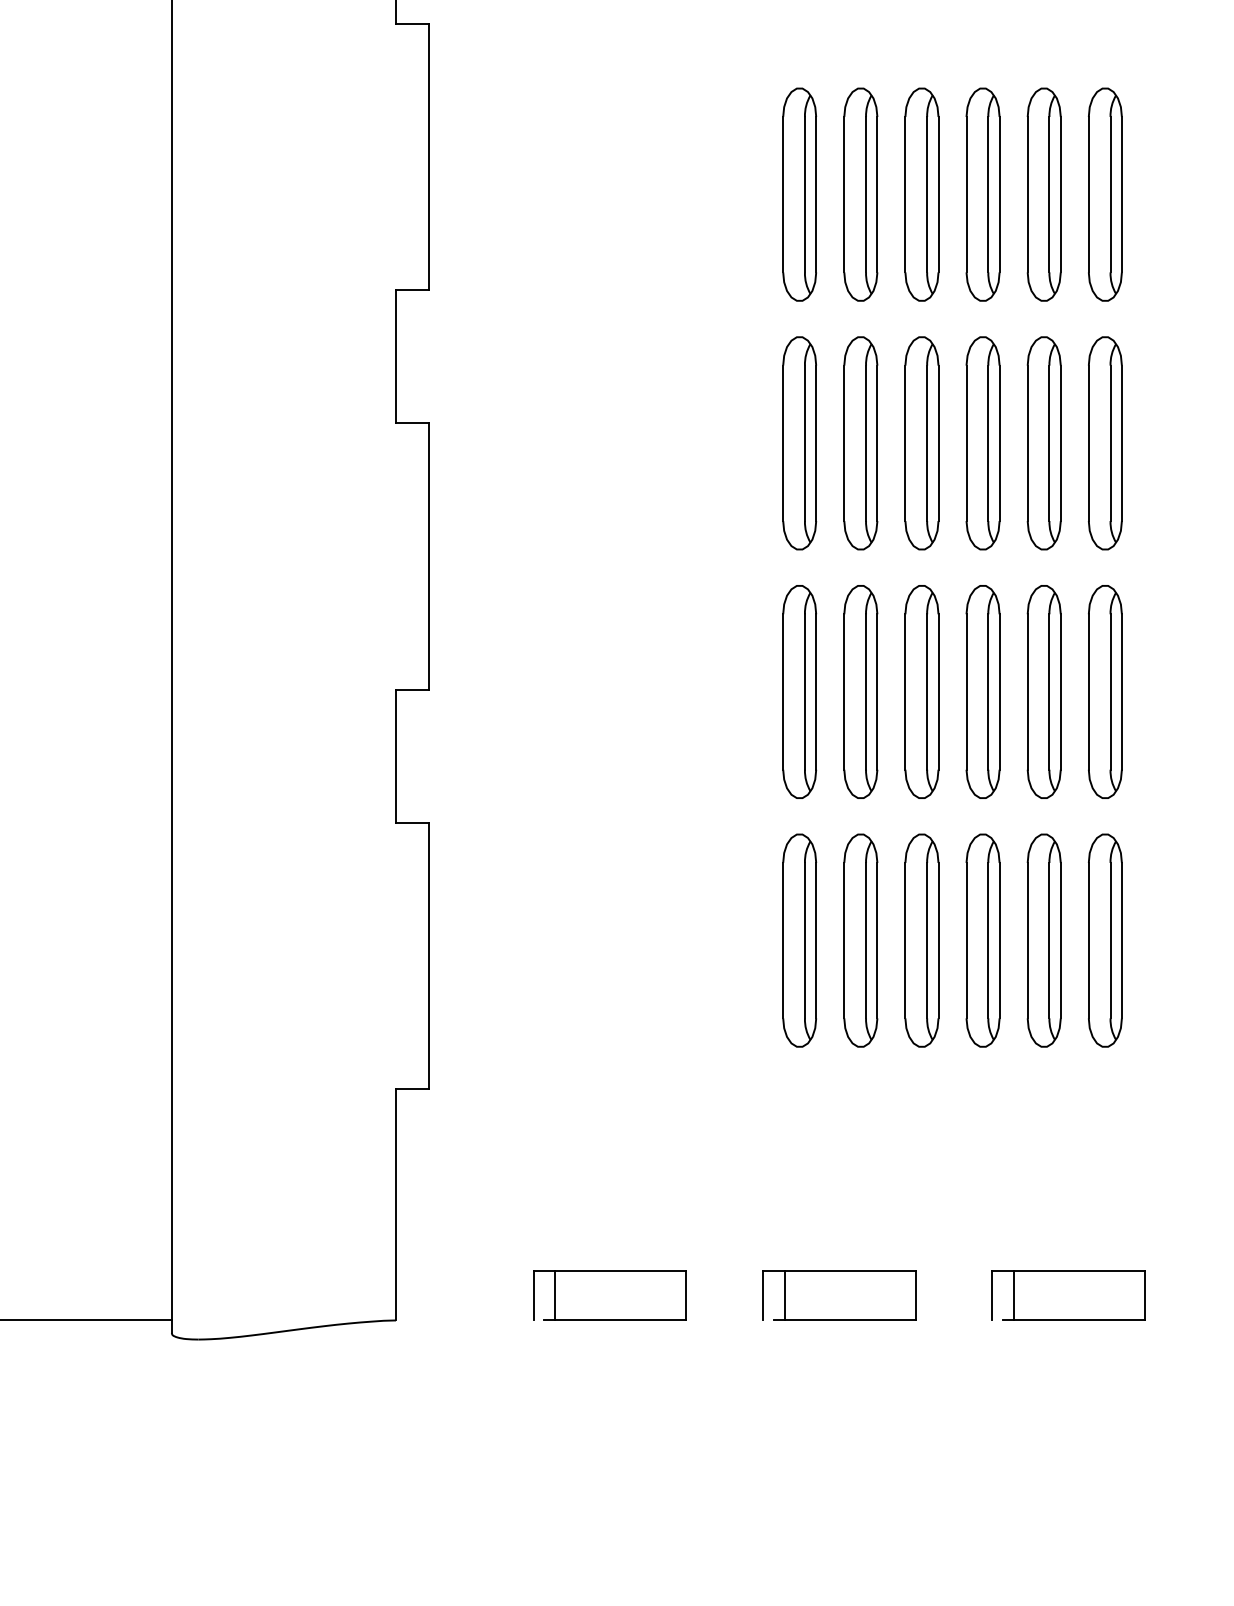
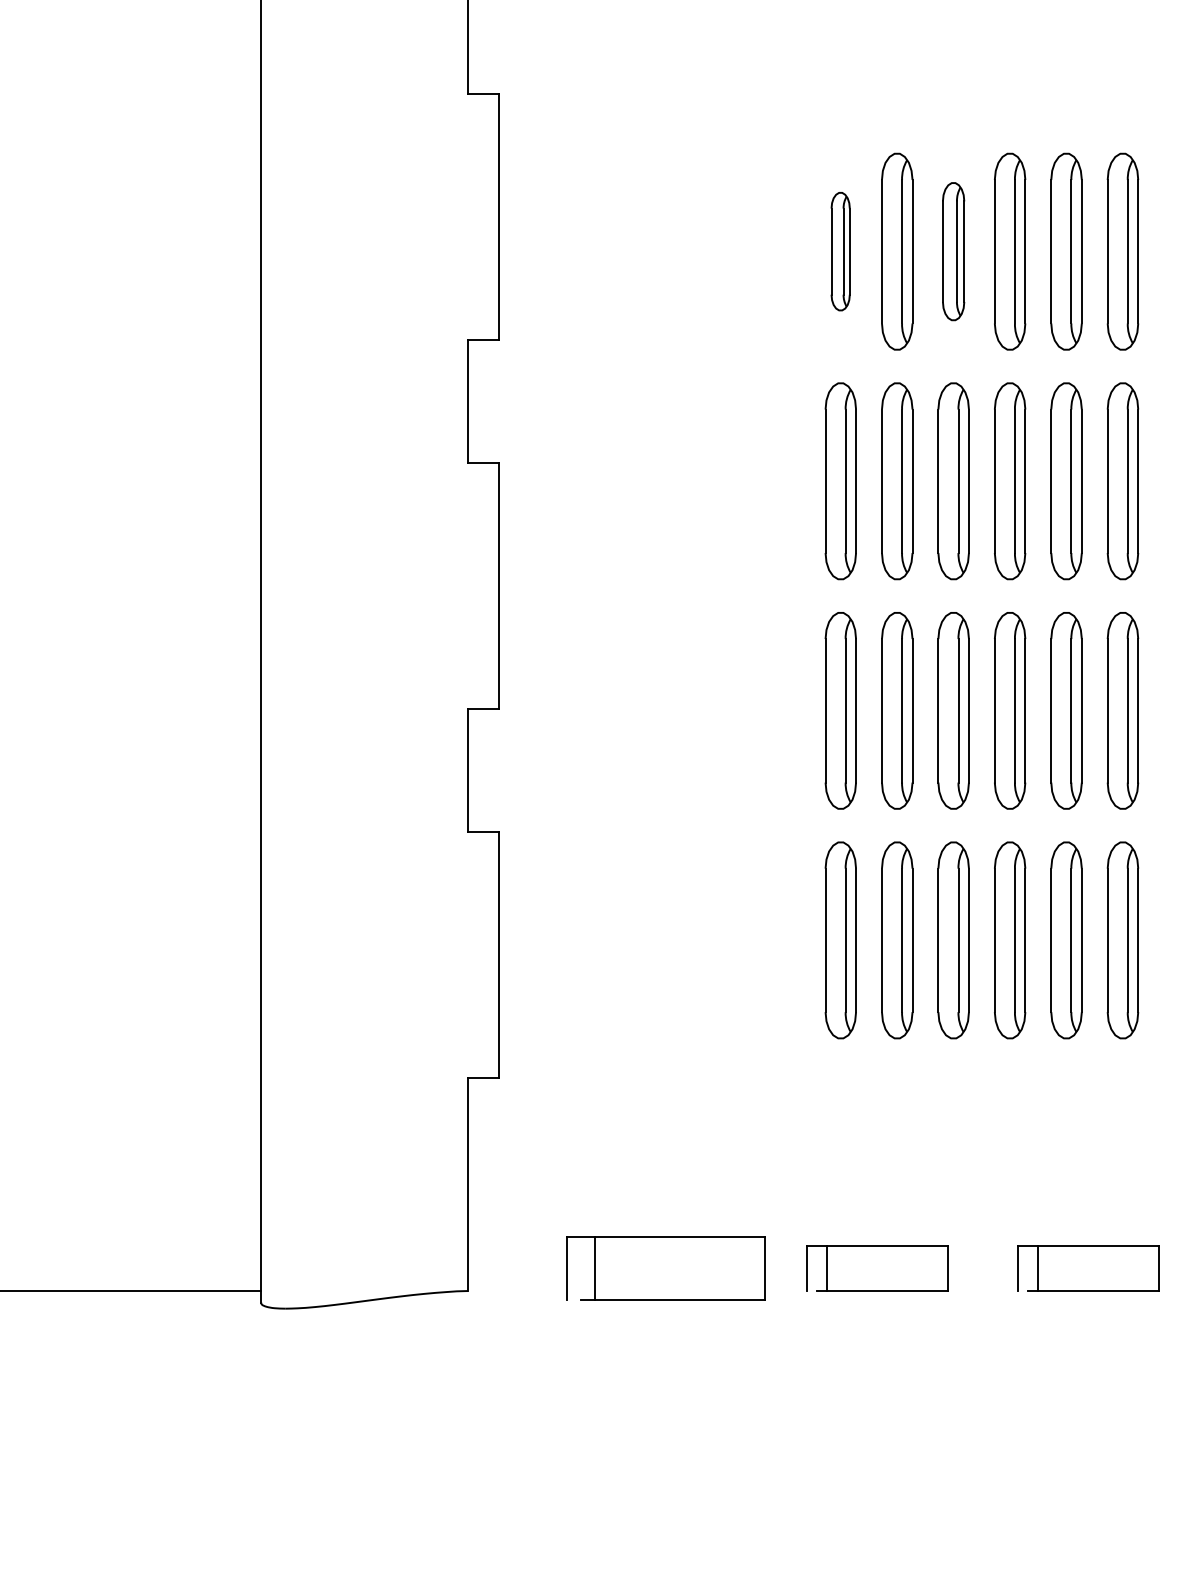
part: (799, 194) -> (840, 251), size x0.6
part: (921, 194) -> (953, 251), size x0.7
part: (609, 1296) -> (665, 1268), size x1.4

